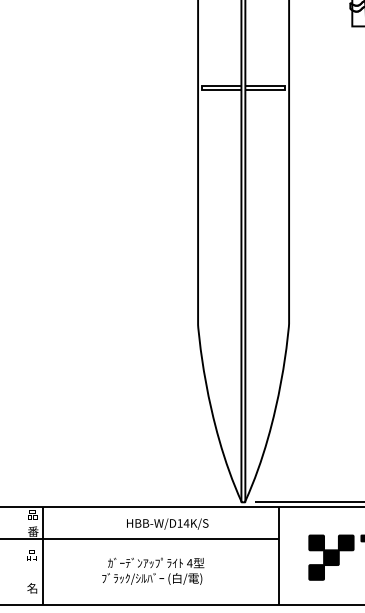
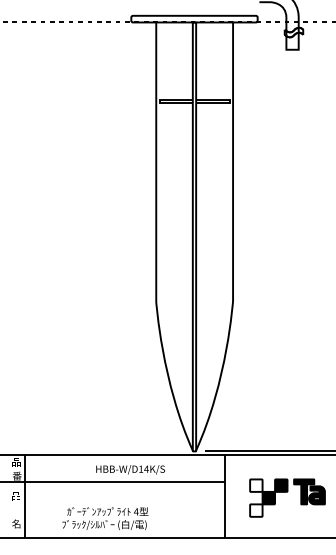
fill: (316, 542) -> (256, 485), removed
part: (153, 571) -> (105, 518), moved
fill: (316, 572) -> (256, 510), removed

